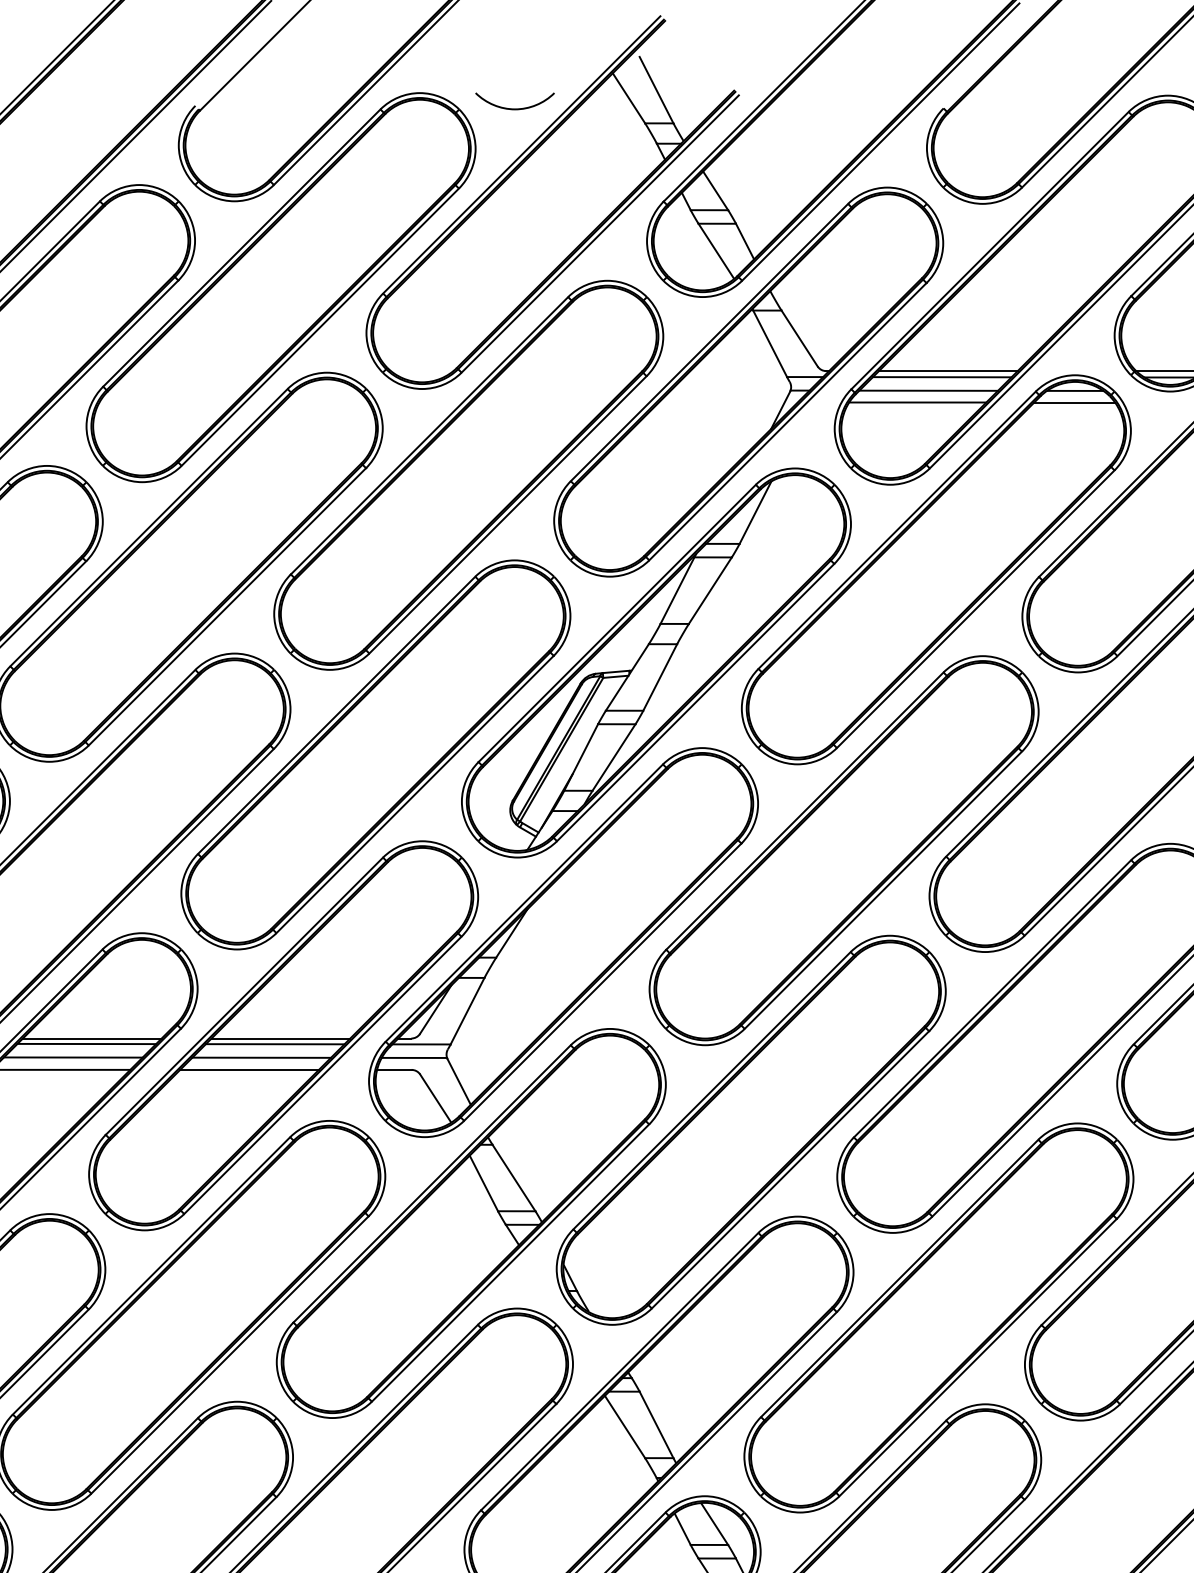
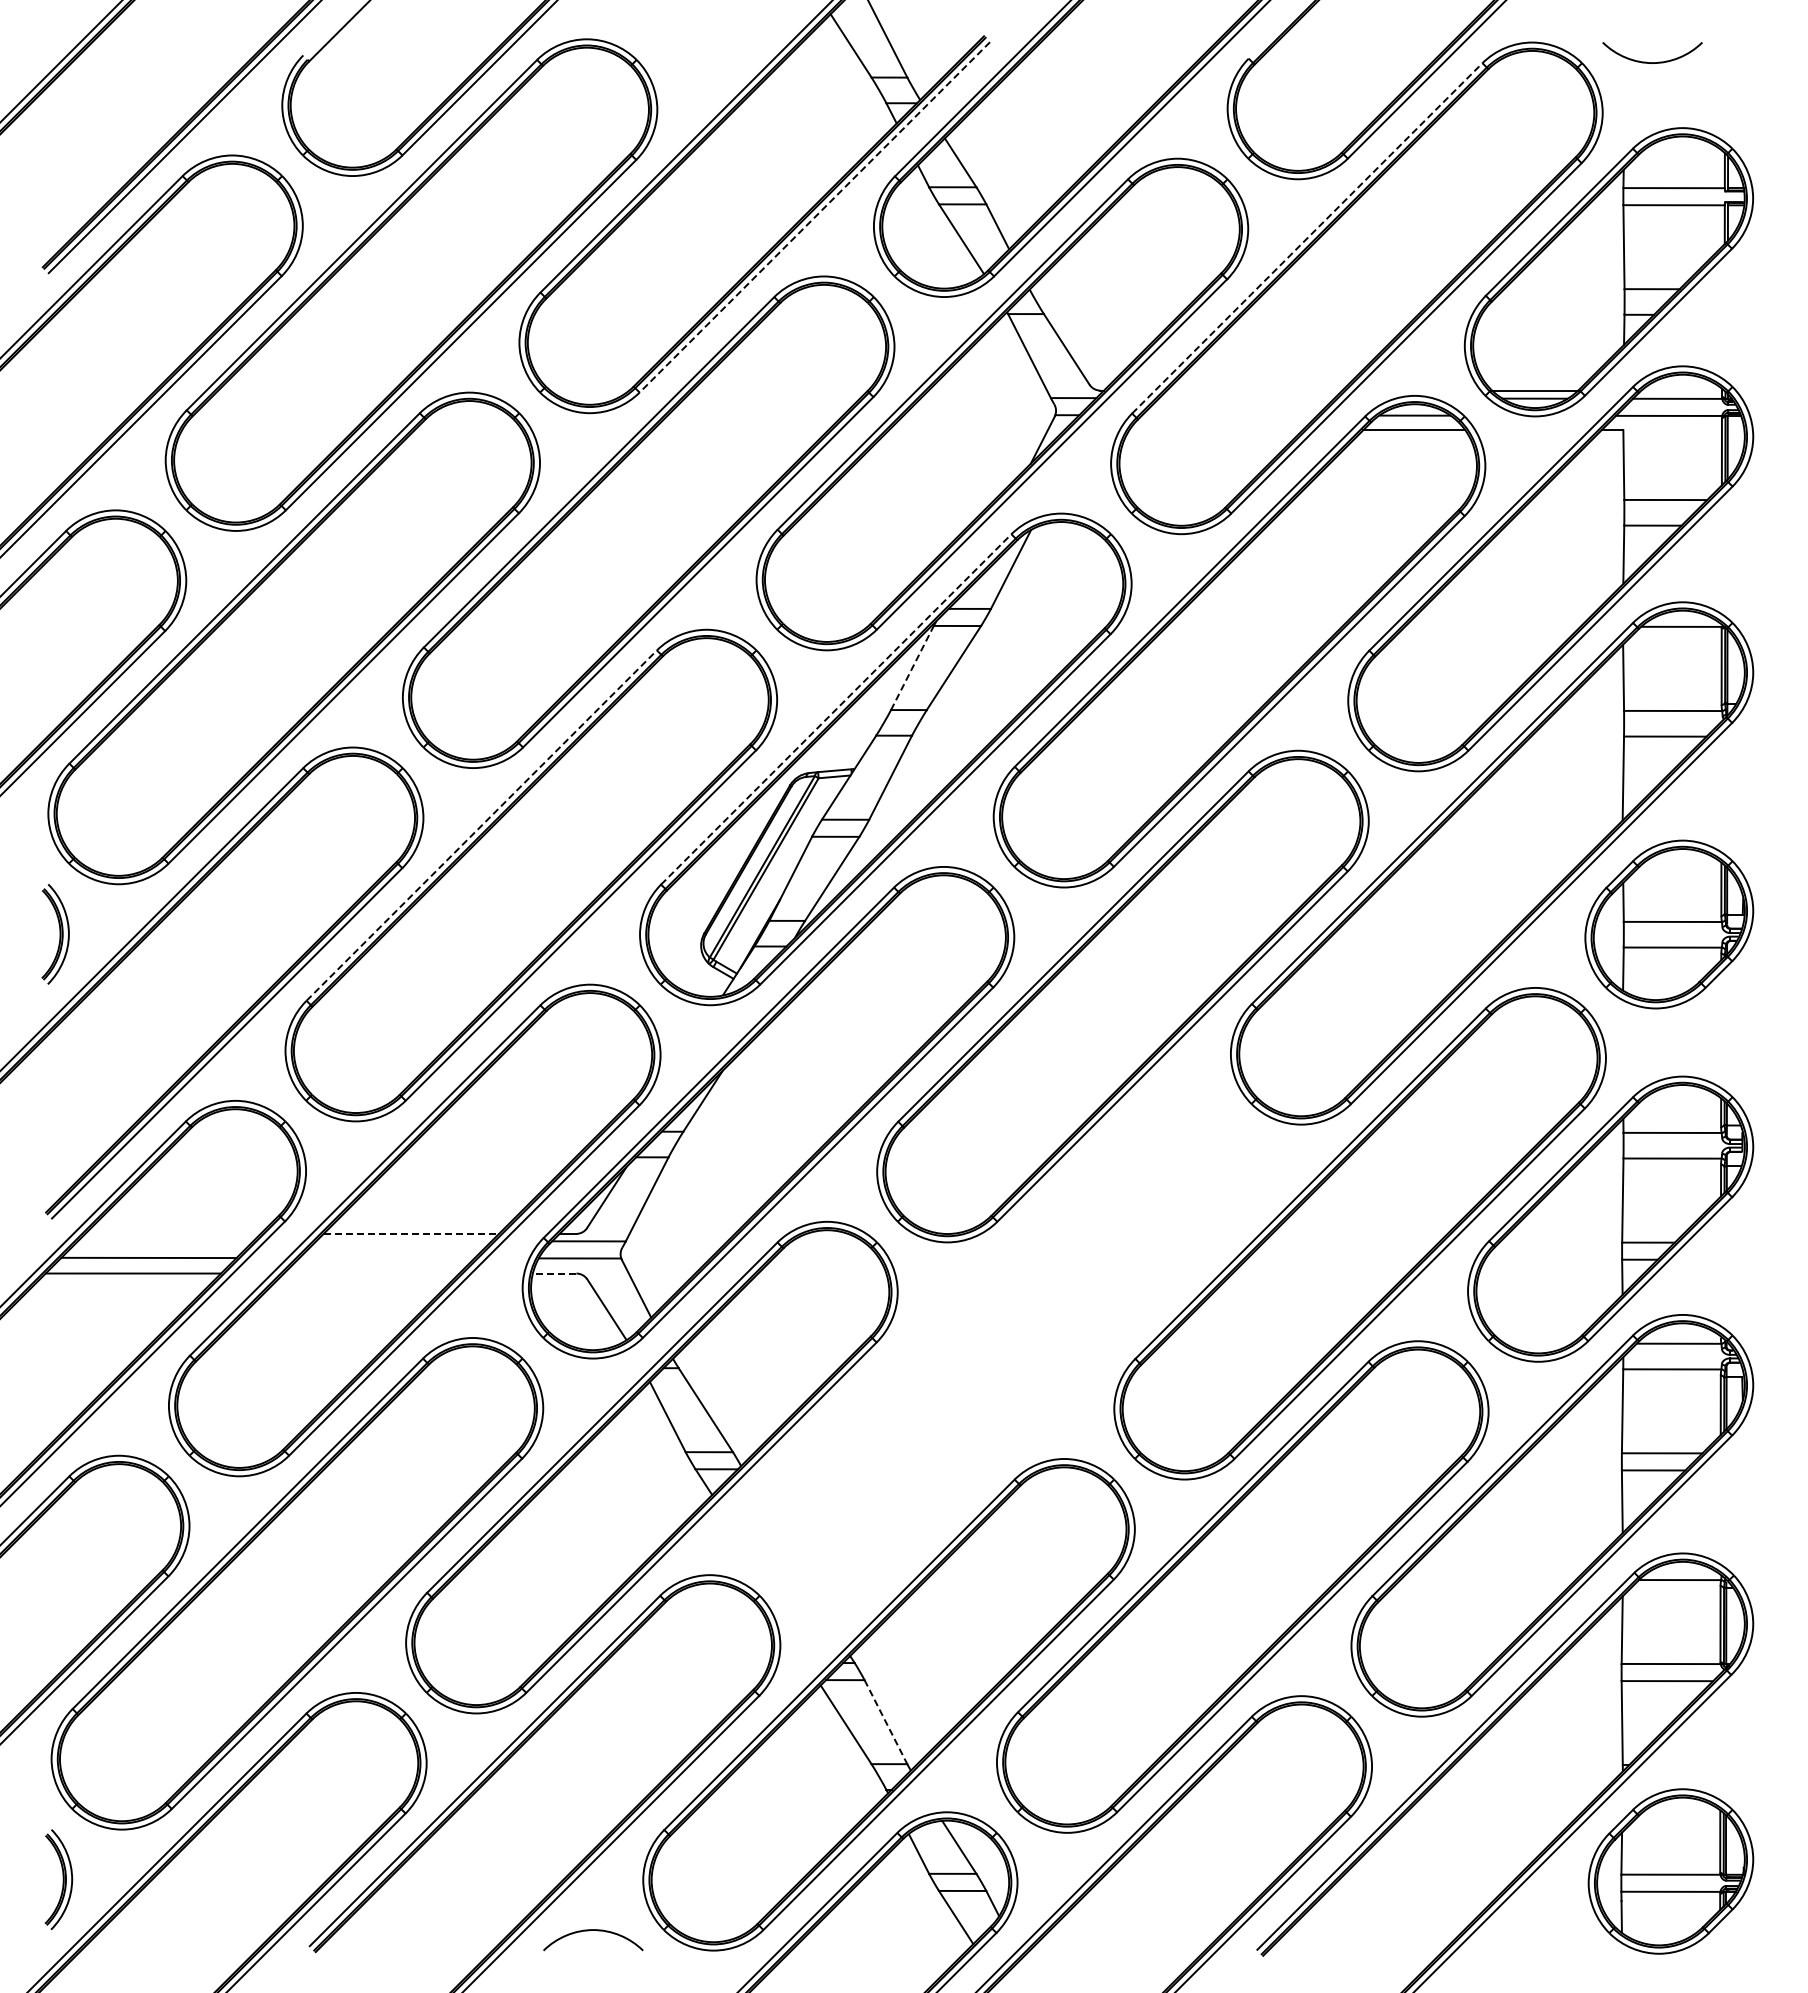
curve: (512, 108) -> (704, 58), removed
line: (599, 234) -> (814, 217), solid -> dashed
line: (990, 250) -> (1307, 238), solid -> dashed
line: (948, 371) -> (1254, 390), removed
line: (941, 377) -> (1246, 398), removed
line: (928, 390) -> (1229, 415), removed
line: (917, 402) -> (1215, 430), removed
line: (677, 590) -> (912, 667), solid -> dashed
line: (617, 623) -> (836, 709), solid -> dashed
line: (336, 715) -> (481, 825), solid -> dashed
line: (91, 1038) -> (172, 1233), removed
line: (281, 1038) -> (411, 1233), solid -> dashed
line: (86, 1043) -> (165, 1240), removed
line: (274, 1044) -> (403, 1241), removed
line: (261, 1057) -> (386, 1258), removed
line: (249, 1069) -> (371, 1273), removed
line: (394, 1069) -> (554, 1273), solid -> dashed
part: (751, 1129) -> (1005, 1349), removed
line: (656, 1425) -> (886, 1722), solid -> dashed

